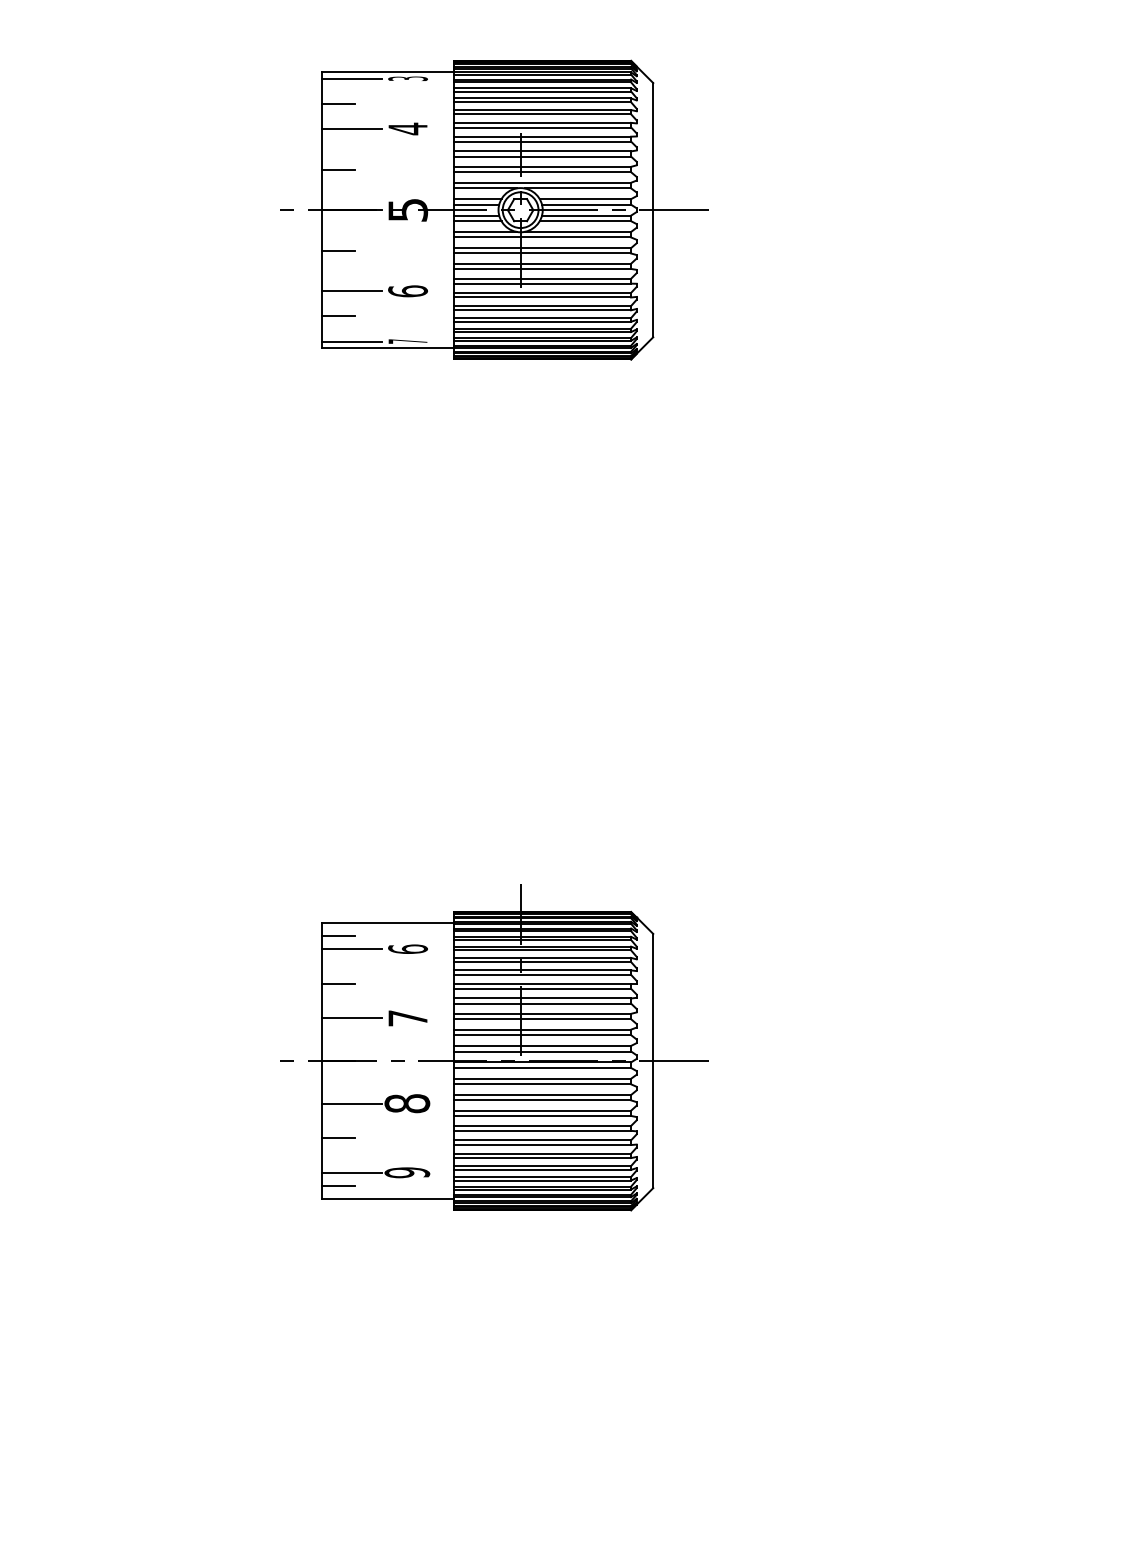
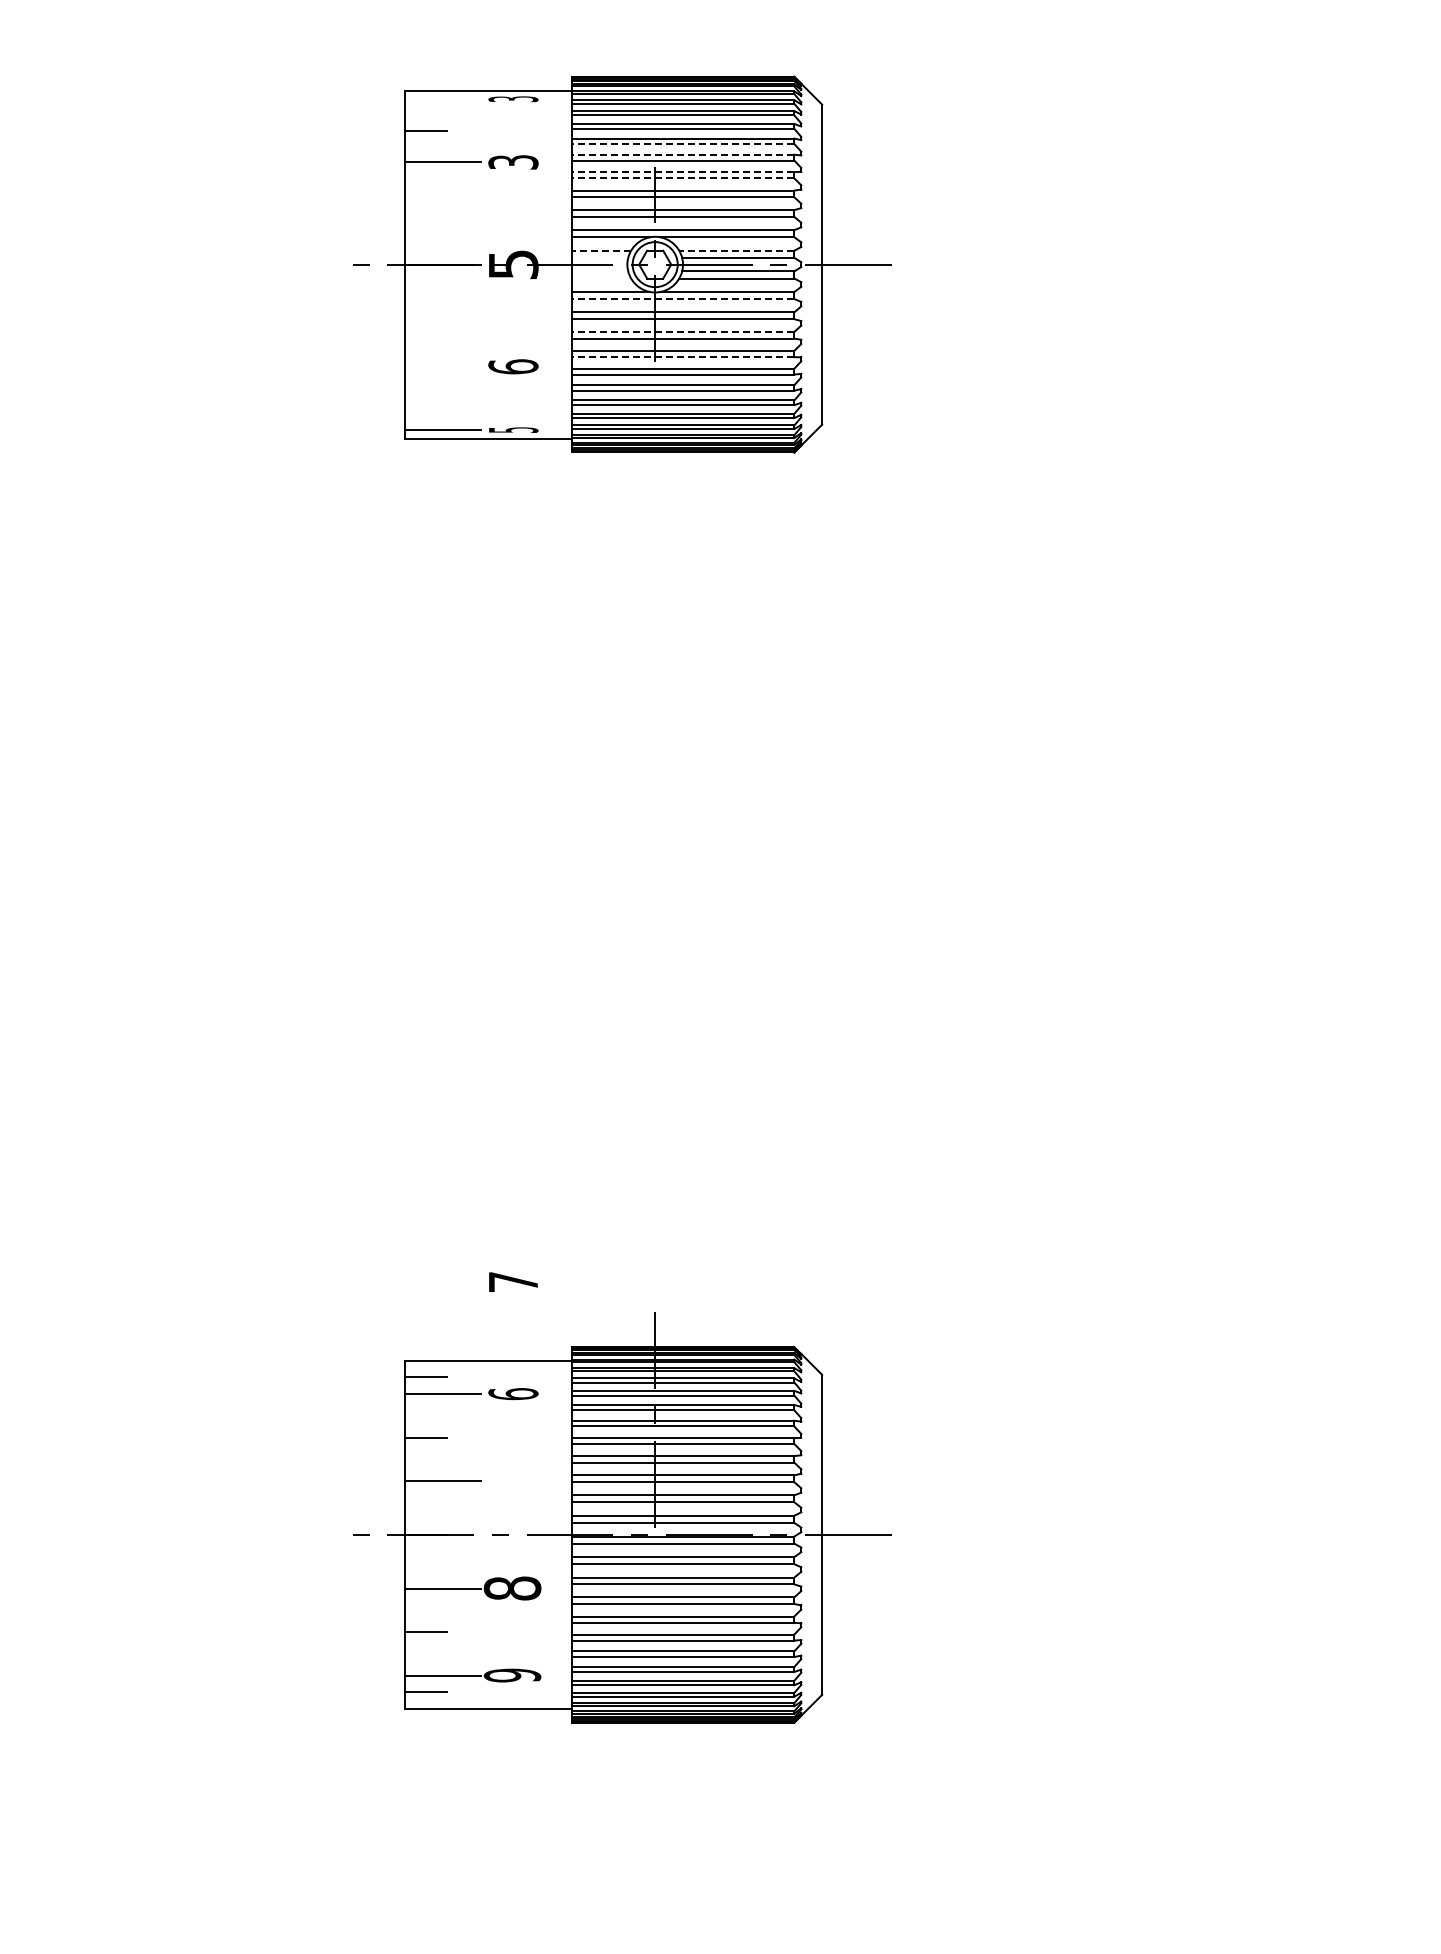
line: (351, 79) -> (442, 99), removed
line: (542, 114) -> (682, 144), solid -> dashed
line: (542, 122) -> (682, 154), solid -> dashed
text: (408, 129) -> (513, 162), 4 -> 3
line: (542, 136) -> (682, 172), solid -> dashed
line: (542, 141) -> (682, 178), solid -> dashed
line: (338, 169) -> (425, 213), removed
line: (477, 198) -> (601, 250), solid -> dashed
line: (585, 198) -> (736, 250), solid -> dashed
line: (476, 204) -> (599, 257), removed
line: (476, 215) -> (599, 271), removed
line: (477, 221) -> (601, 278), removed
line: (542, 237) -> (682, 299), solid -> dashed
line: (338, 250) -> (425, 315), removed
line: (542, 263) -> (682, 331), solid -> dashed
line: (542, 283) -> (682, 357), solid -> dashed
line: (351, 291) -> (442, 366), removed
line: (338, 316) -> (425, 398), removed
text: (408, 341) -> (513, 429), 7 -> 5
part: (494, 1047) -> (622, 1517), moved

